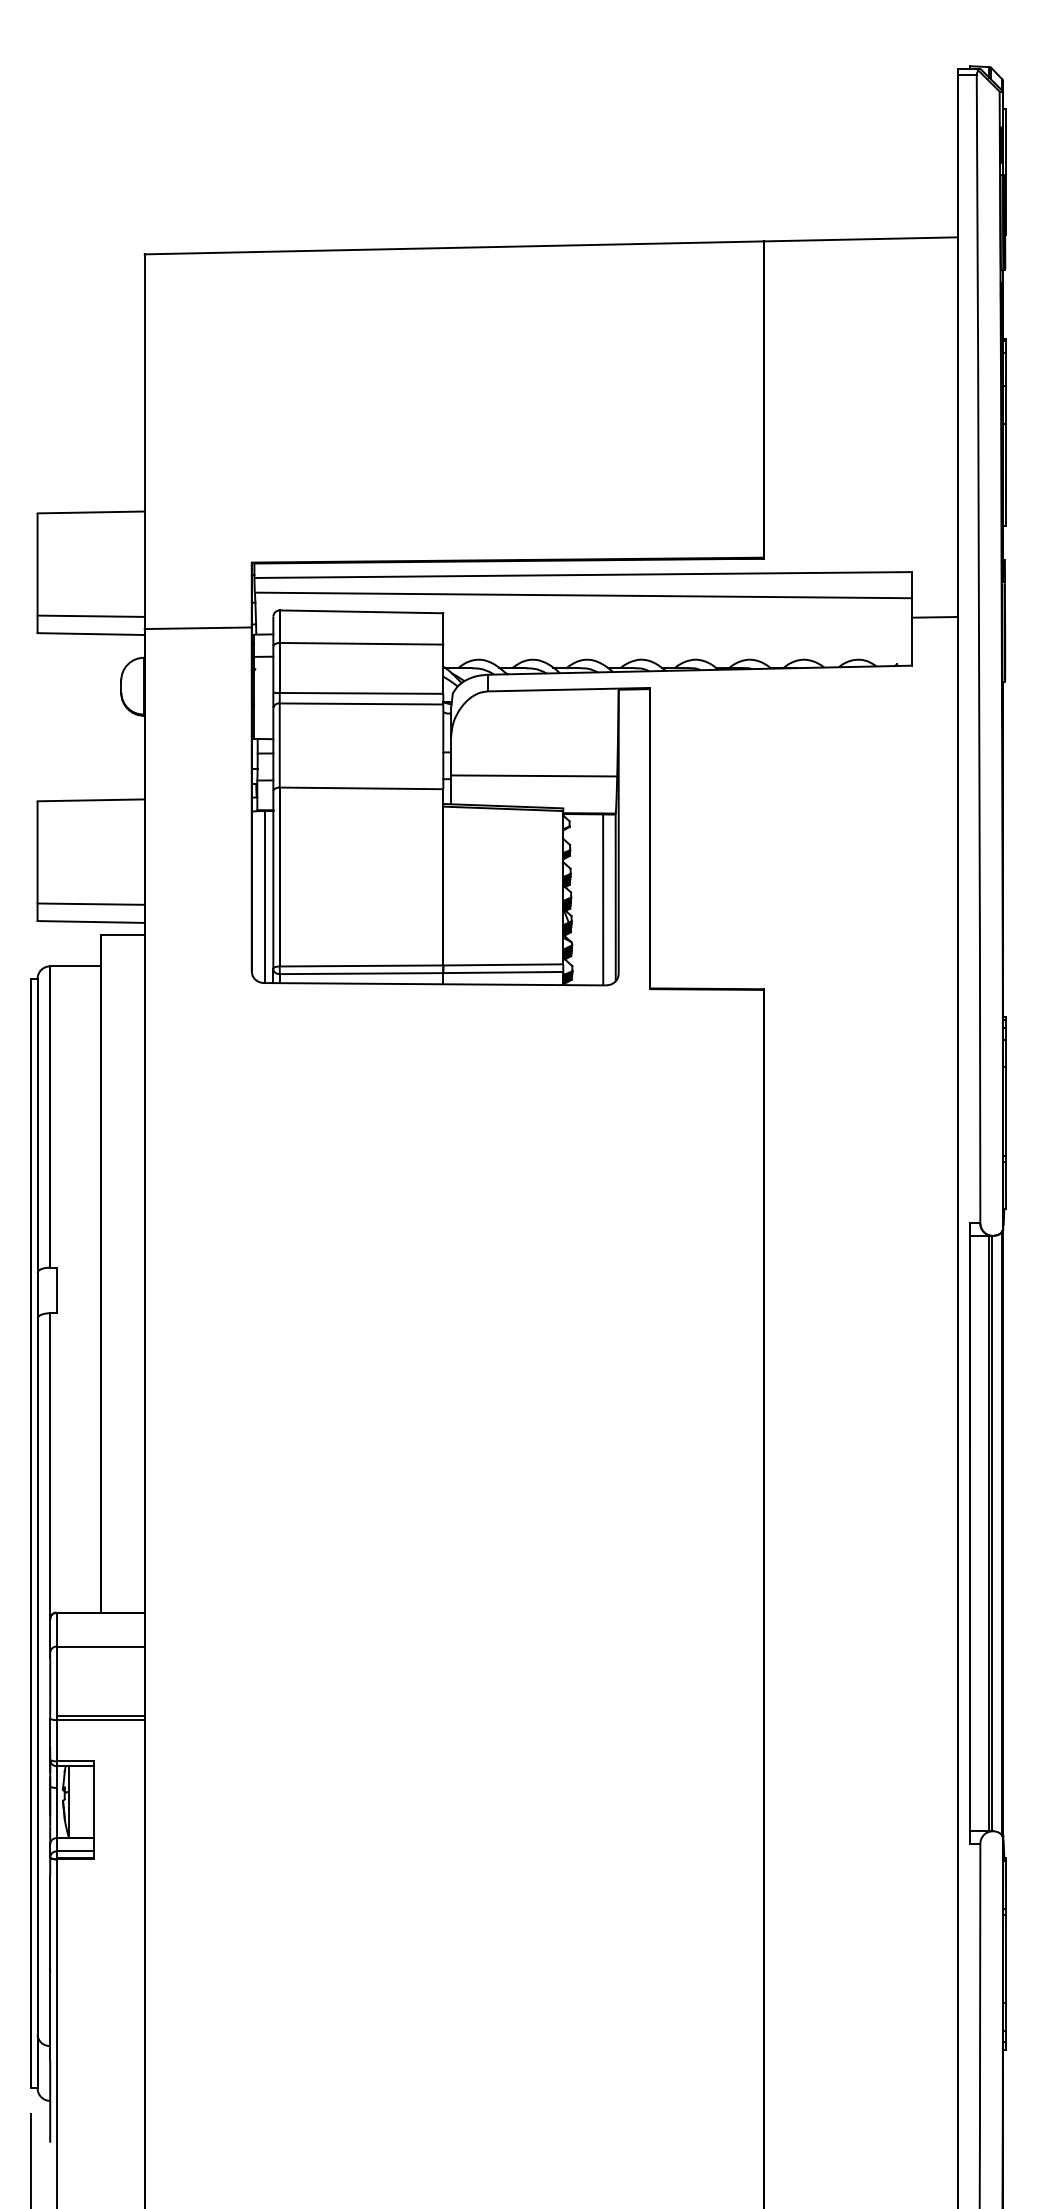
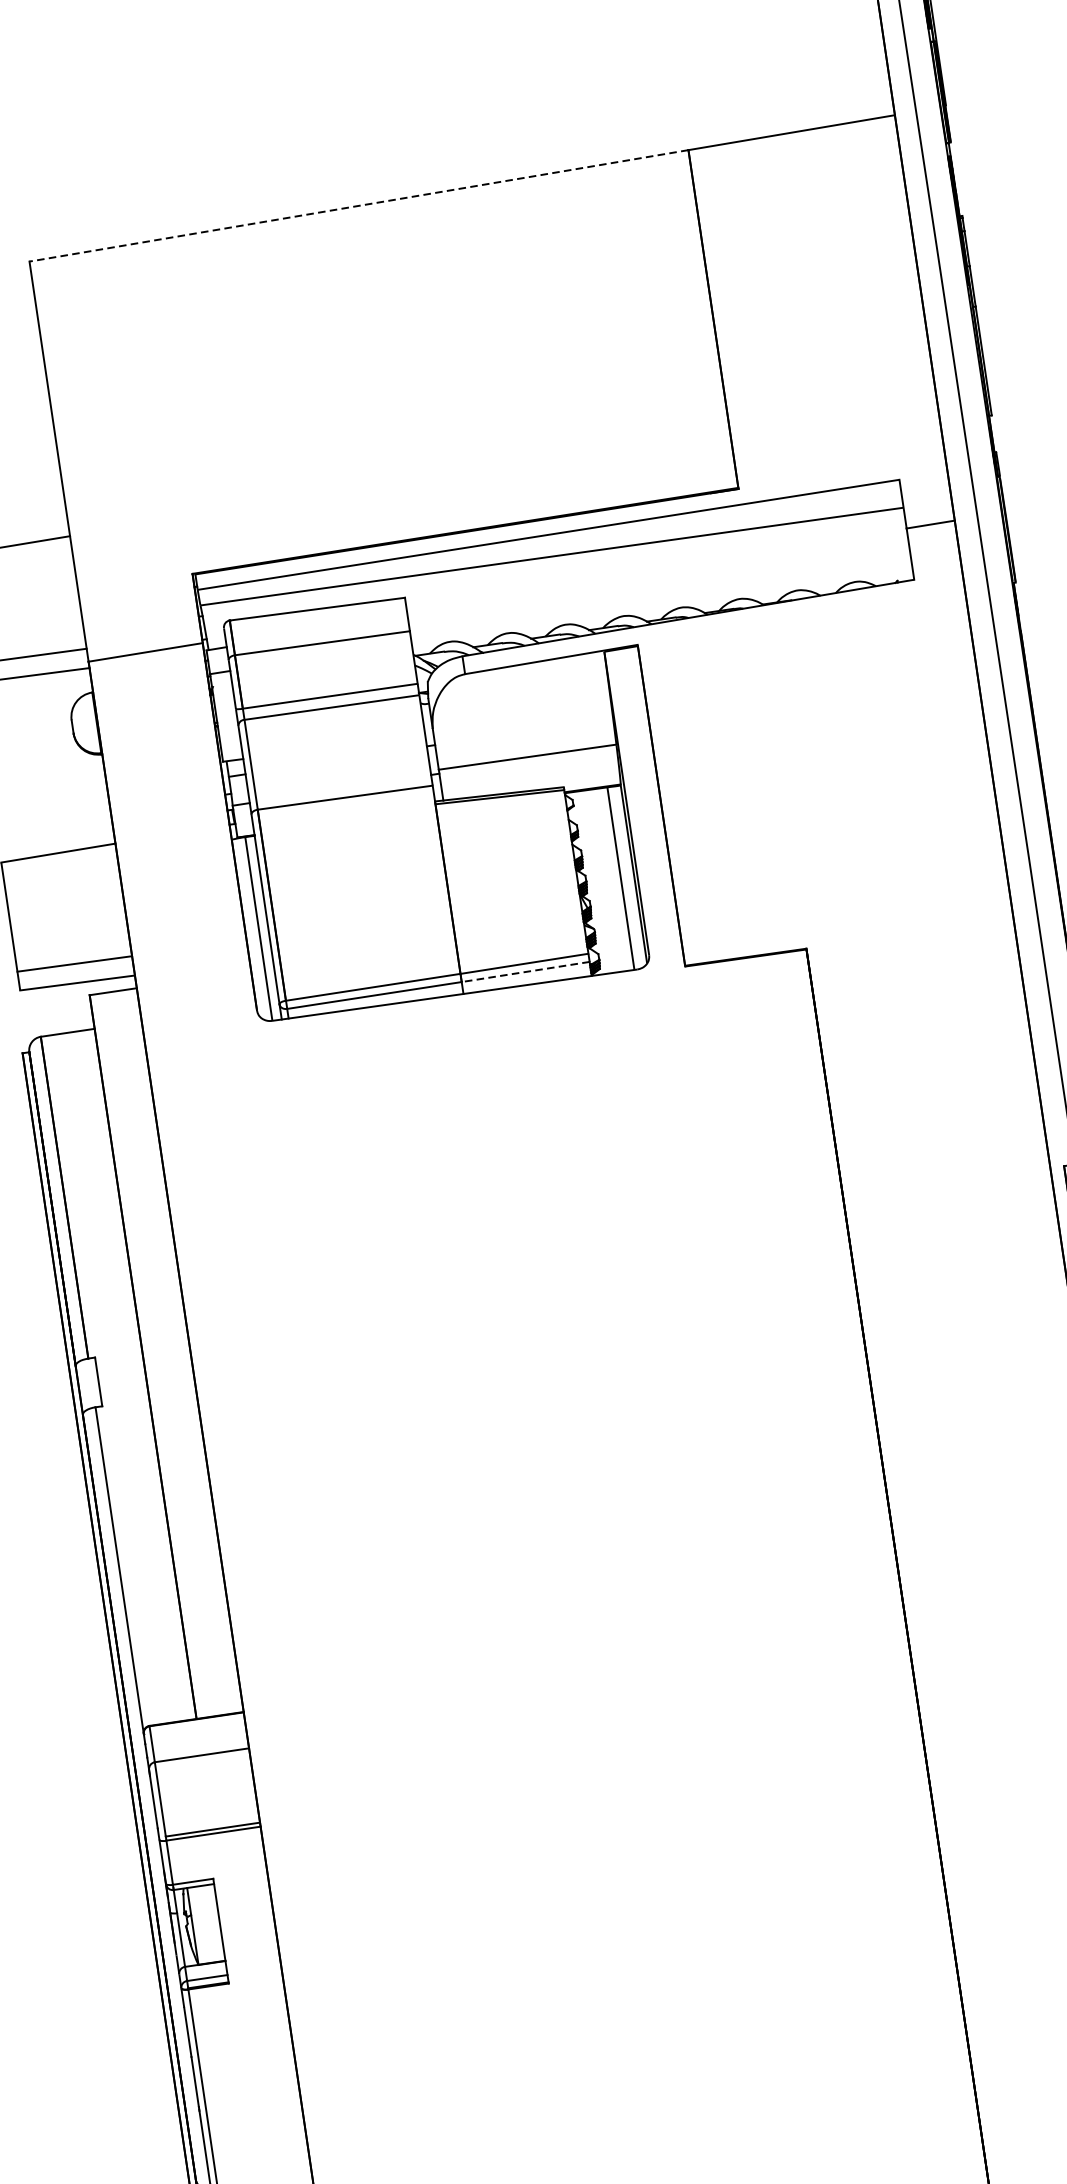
line: (454, 247) -> (359, 205), solid -> dashed
line: (503, 972) -> (525, 971), solid -> dashed

